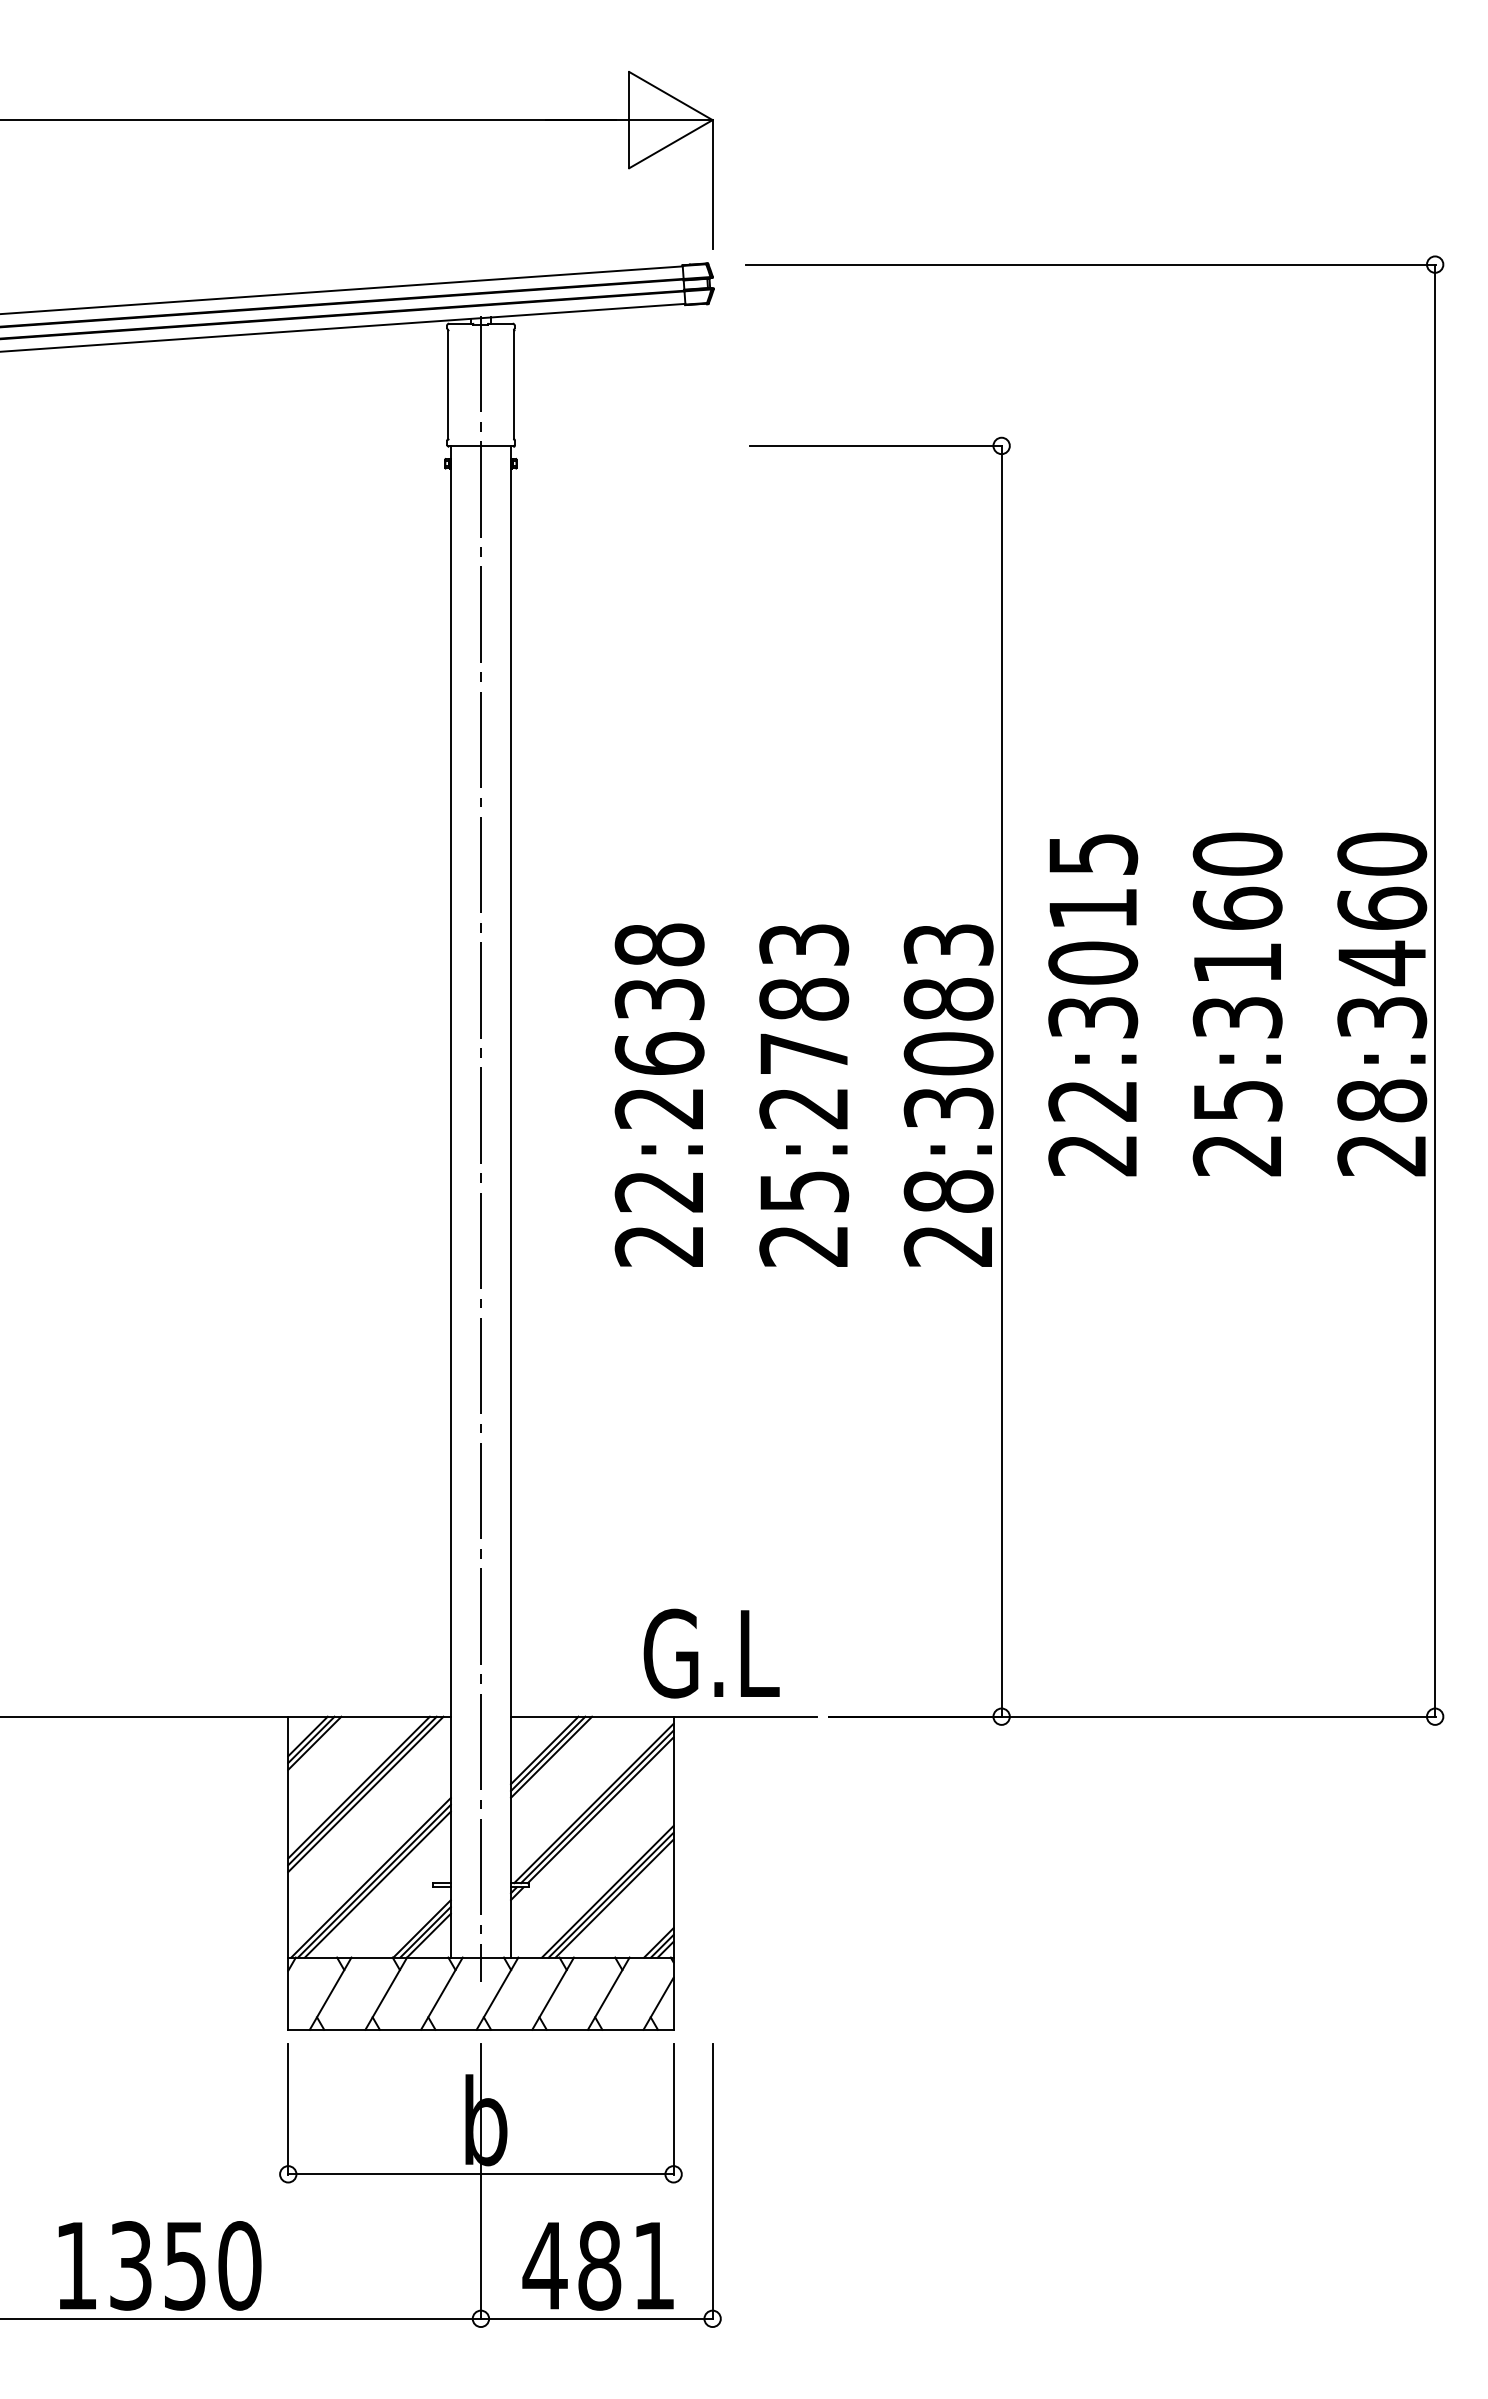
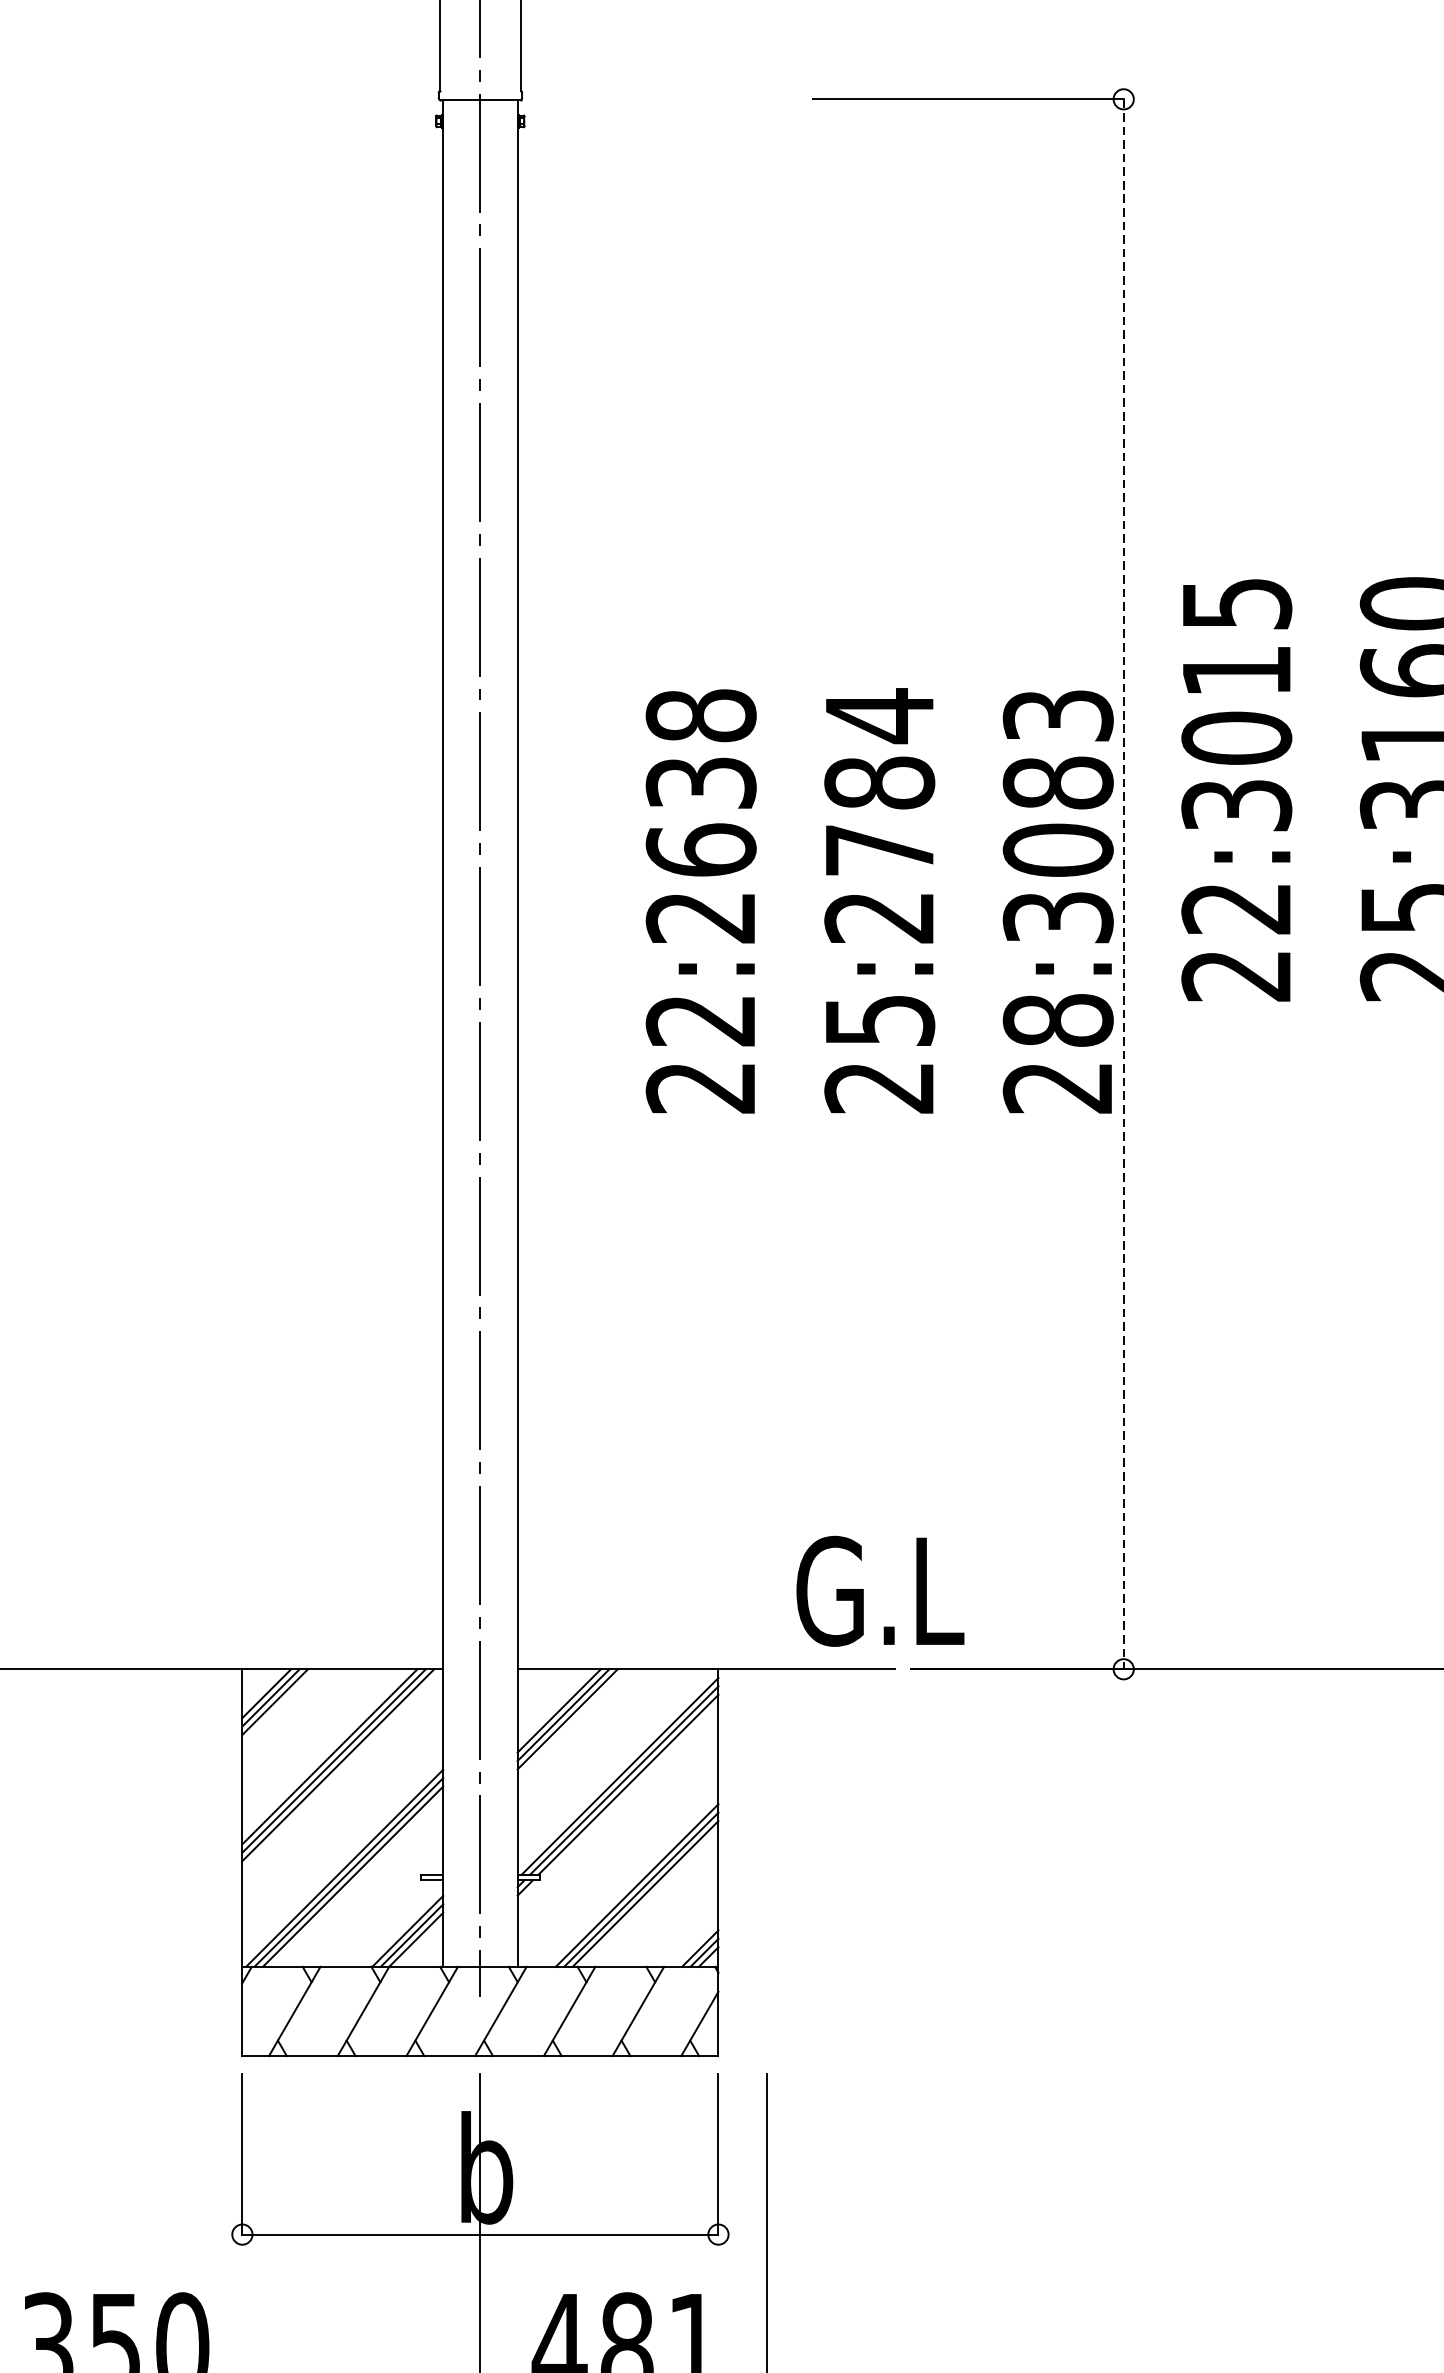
text: (804, 944) -> (880, 715), 25:2783 -> 25:2784
line: (1001, 1081) -> (1123, 884), solid -> dashed
text: (711, 1653) -> (880, 1591), moved

